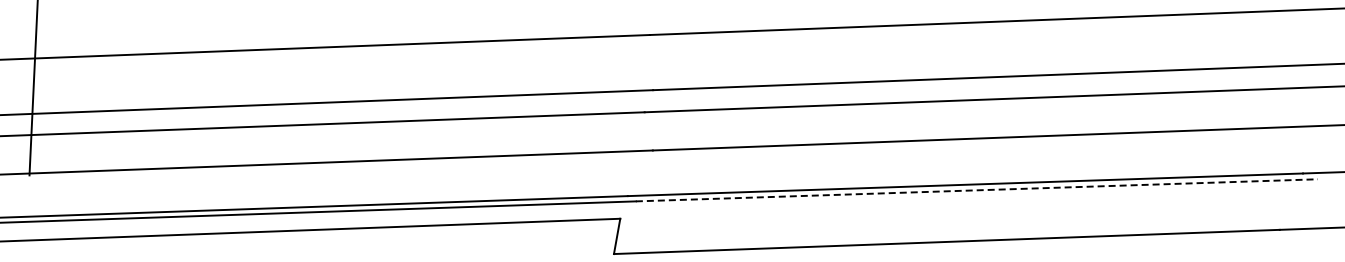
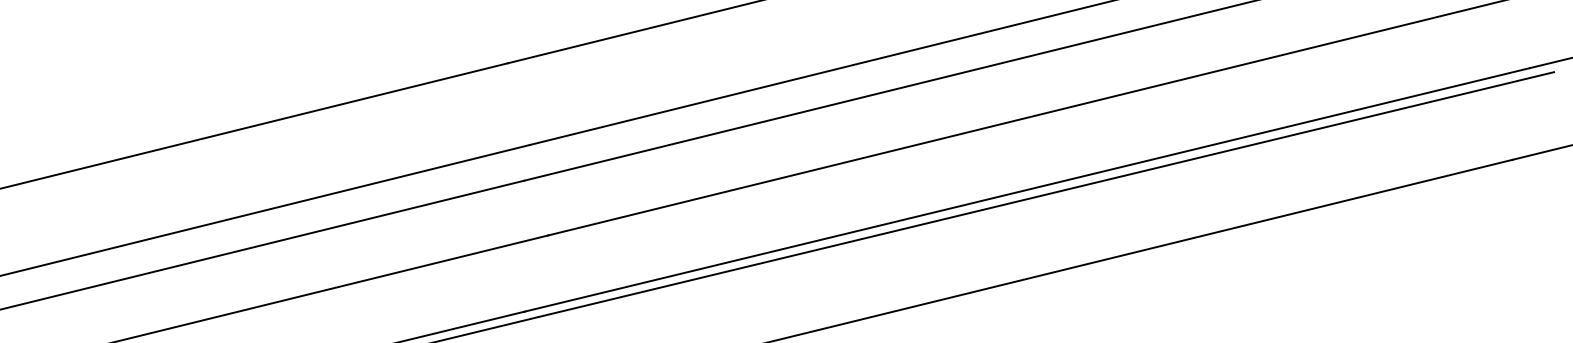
line: (977, 190) -> (1047, 194), dashed -> solid

